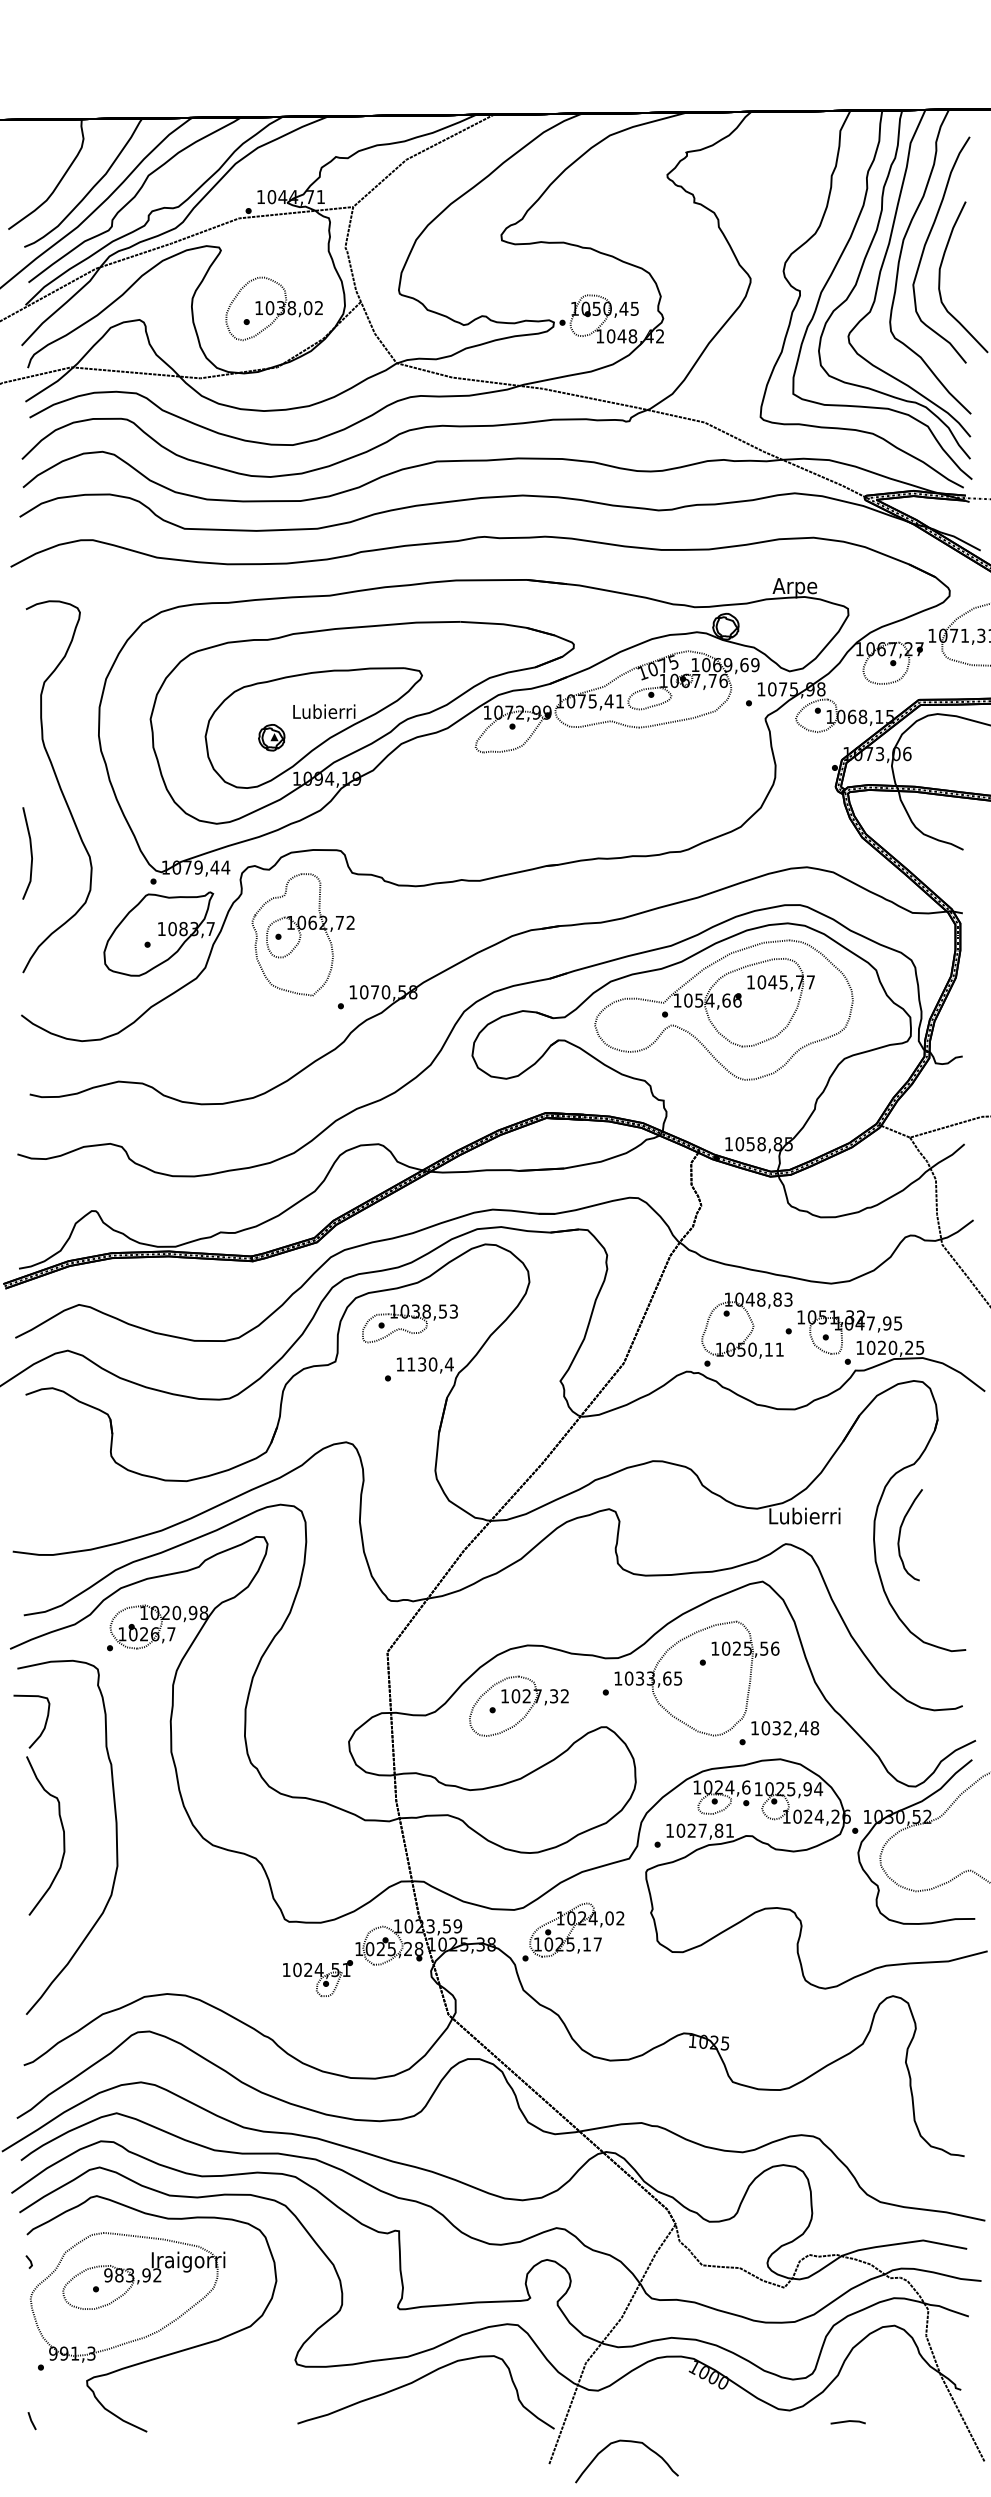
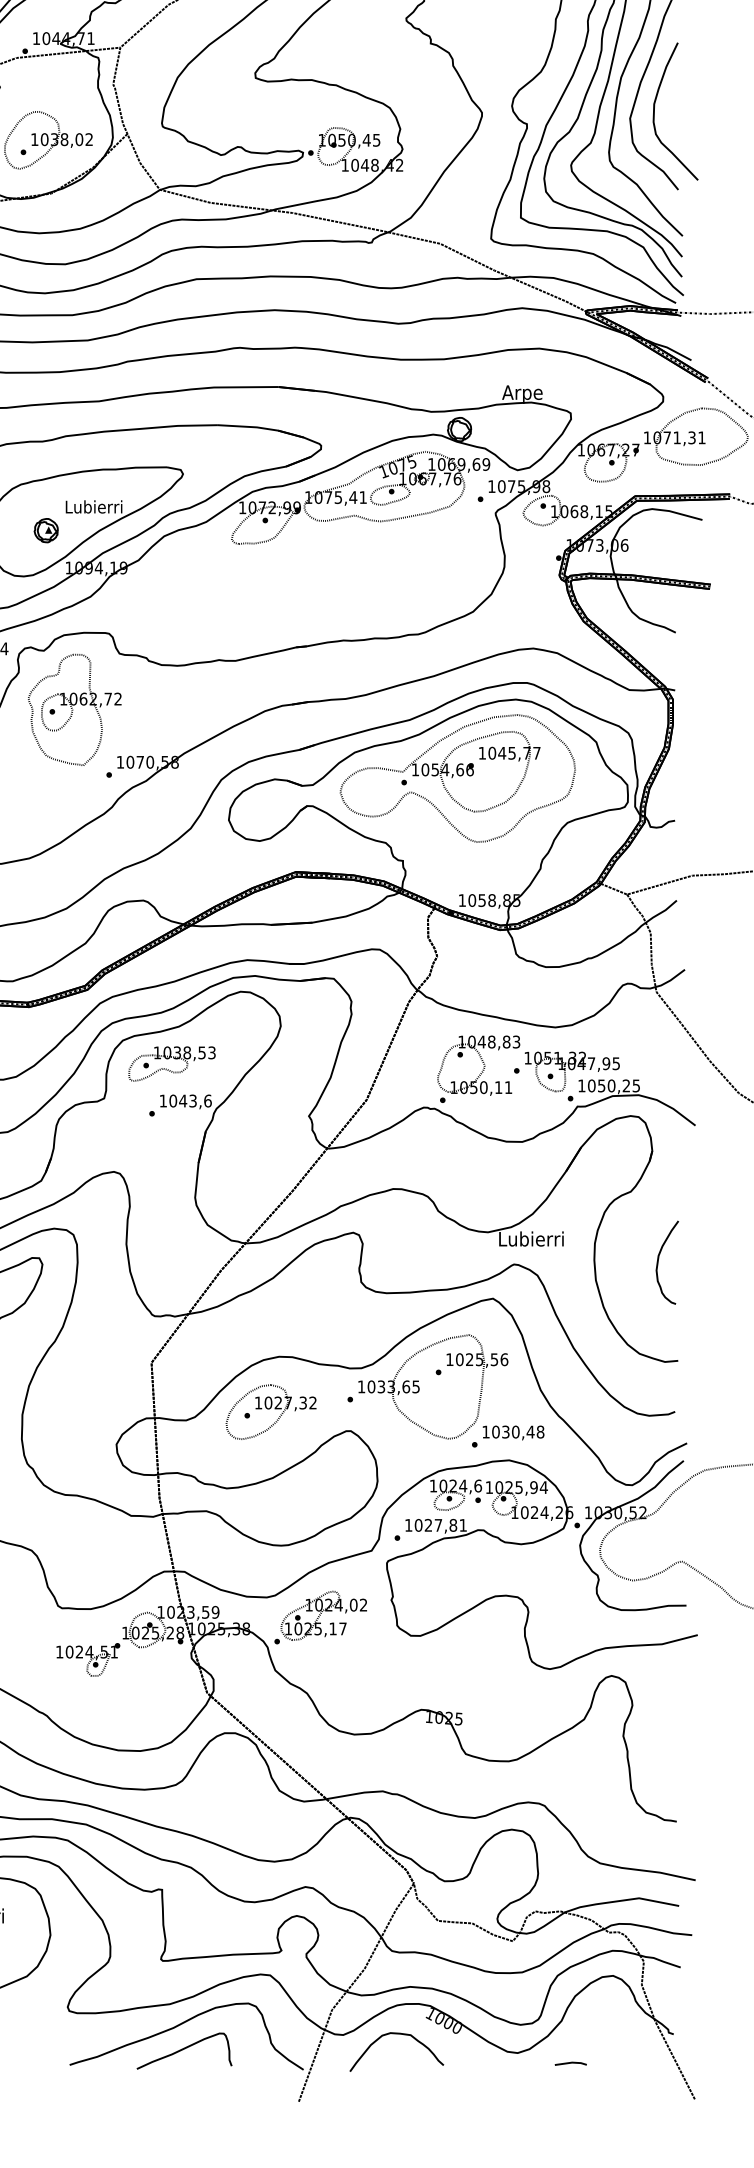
text: (881, 1347) -> (601, 1085), 1020,25 -> 1050,25
text: (430, 1364) -> (190, 1101), 1130,4 -> 1043,6
curve: (900, 1535) -> (658, 1263), moved
text: (787, 1728) -> (515, 1432), 1032,48 -> 1030,48
curve: (422, 2407) -> (183, 2050), added
curve: (629, 2442) -> (399, 2034), moved

